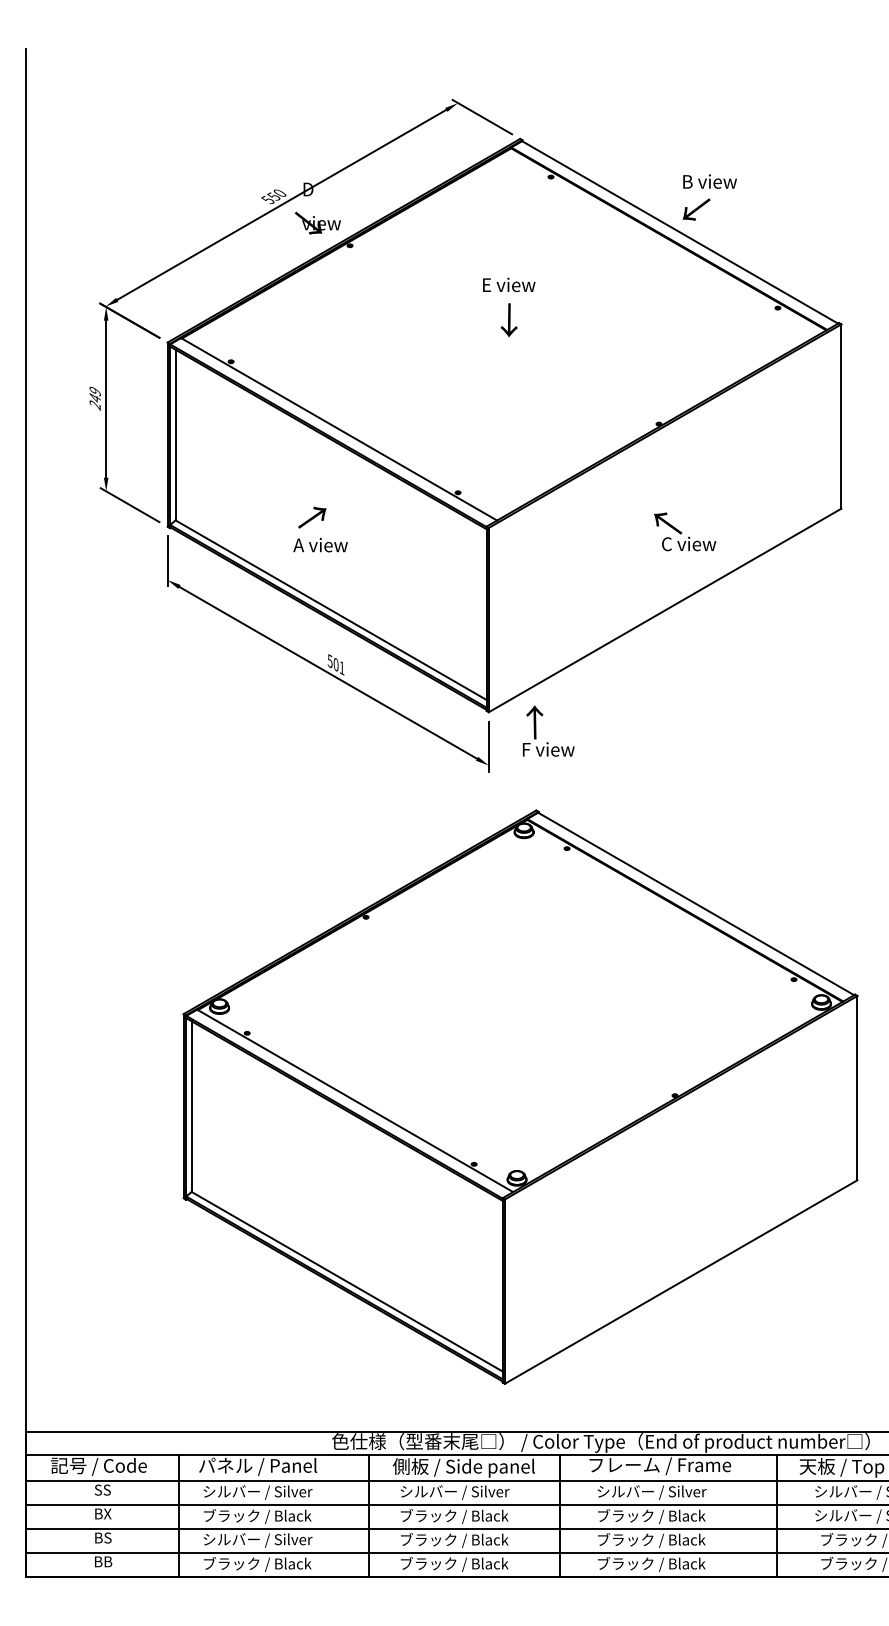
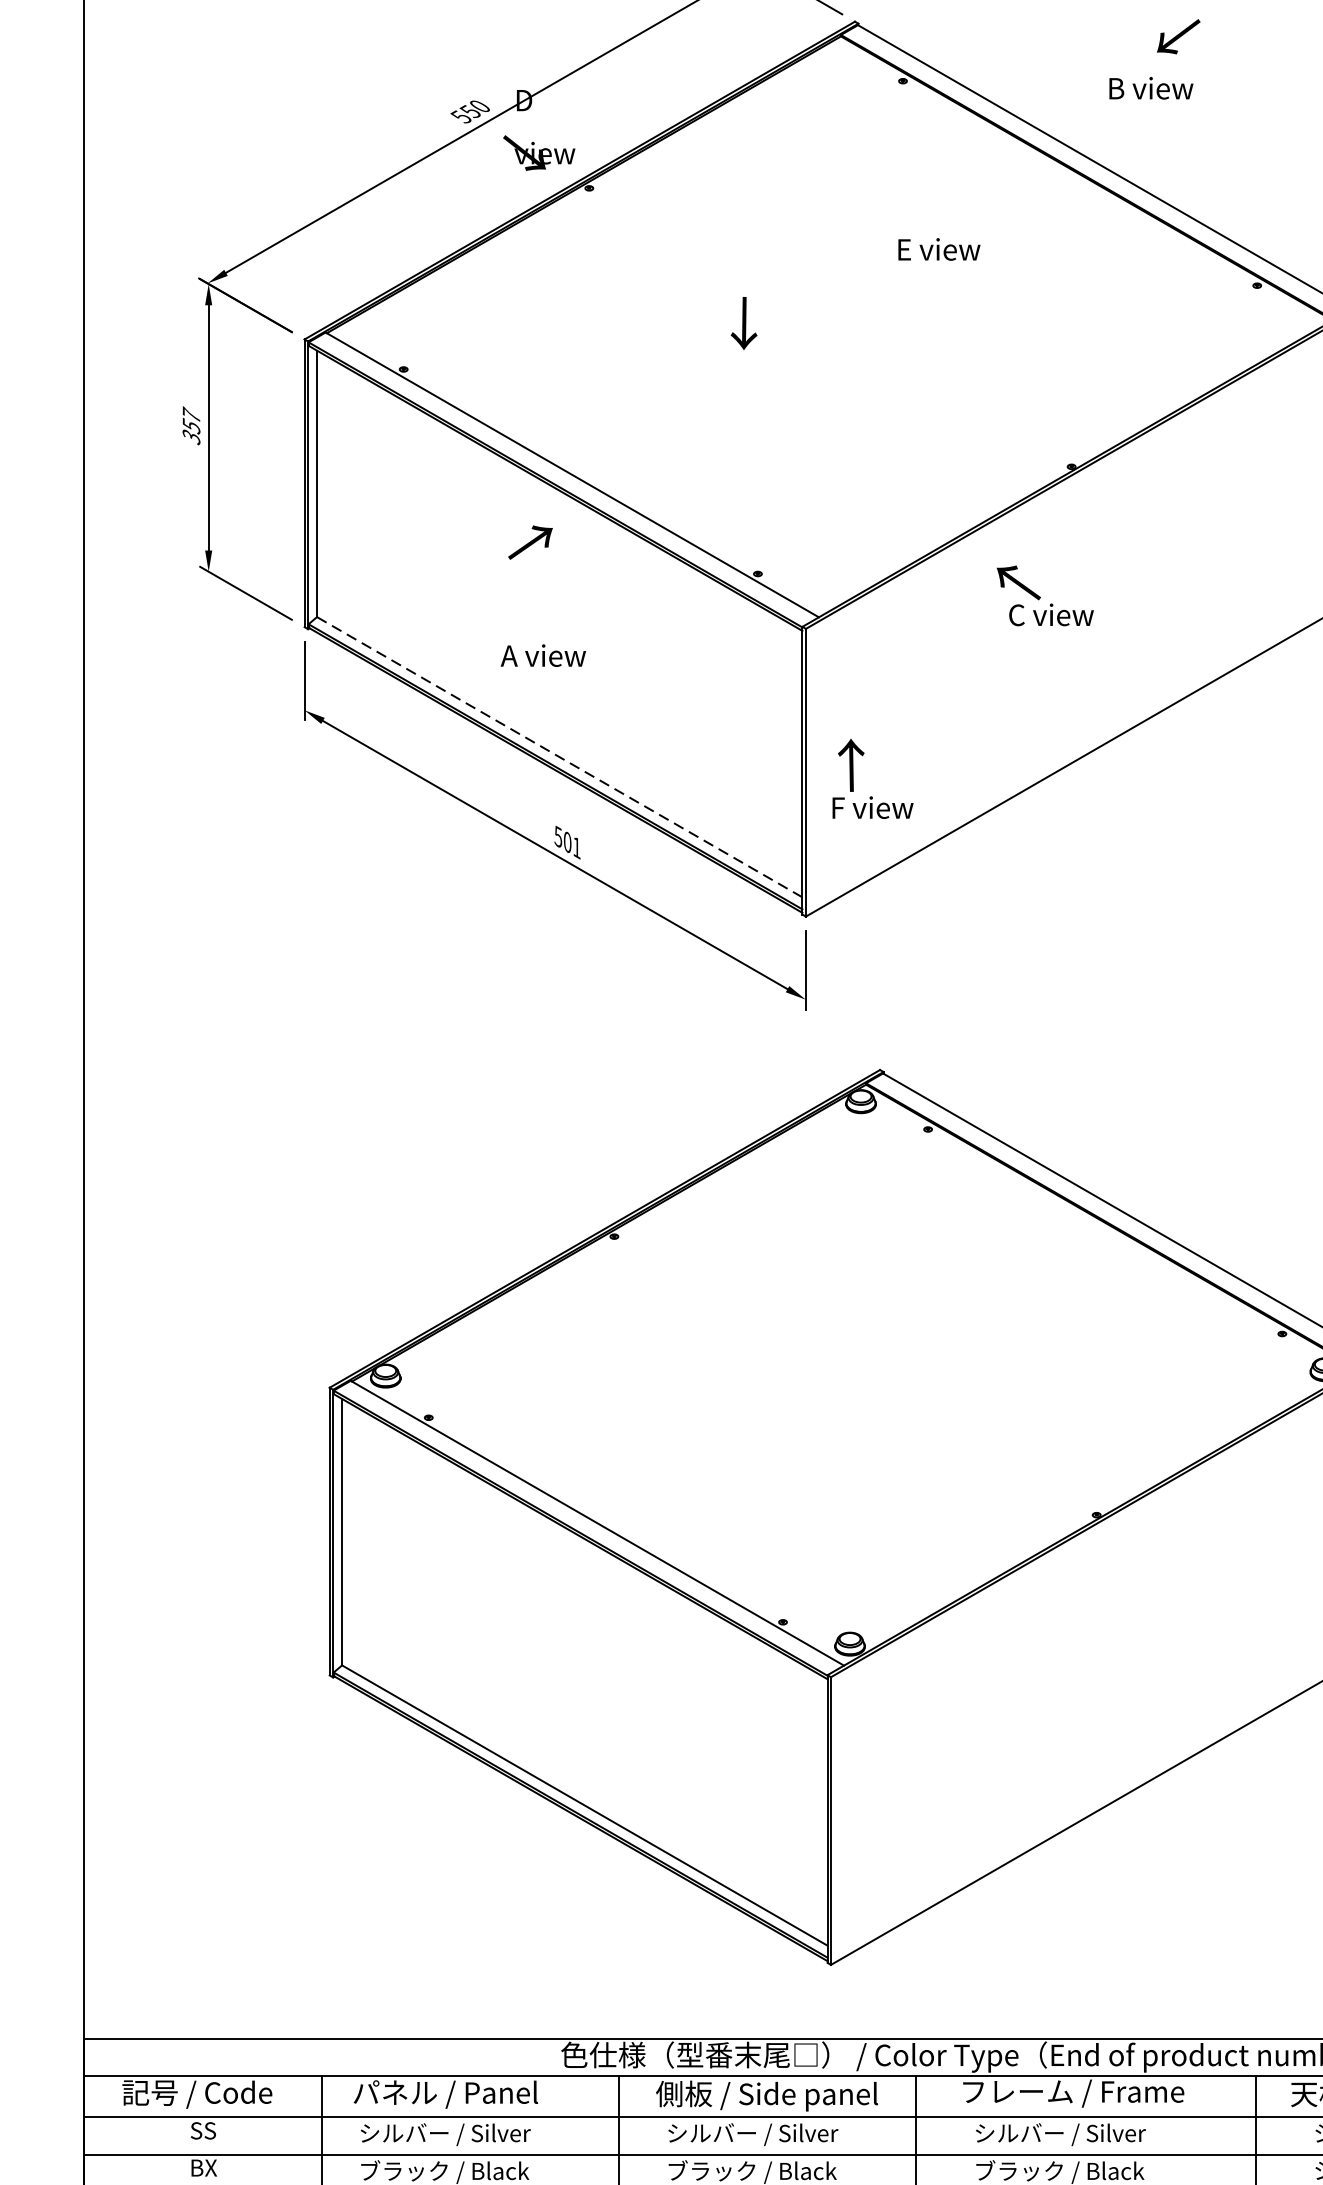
text: (696, 209) -> (1178, 36), moved
text: (509, 284) -> (939, 248), moved
text: (508, 320) -> (743, 323), moved
text: (94, 397) -> (190, 425), 249 -> 357
text: (312, 517) -> (530, 542), moved
text: (685, 531) -> (1045, 595), moved
line: (331, 610) -> (560, 757), solid -> dashed
text: (548, 730) -> (872, 778), moved

